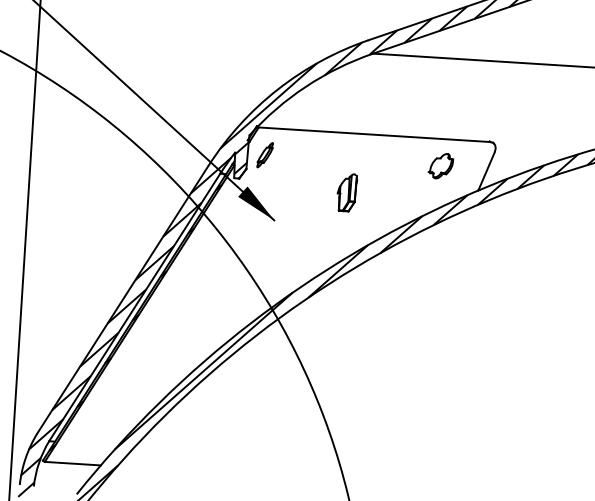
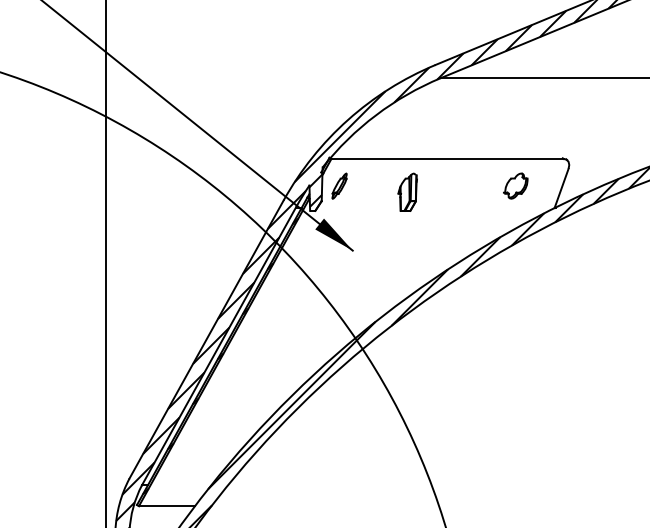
part: (346, 191) -> (407, 191), moved

